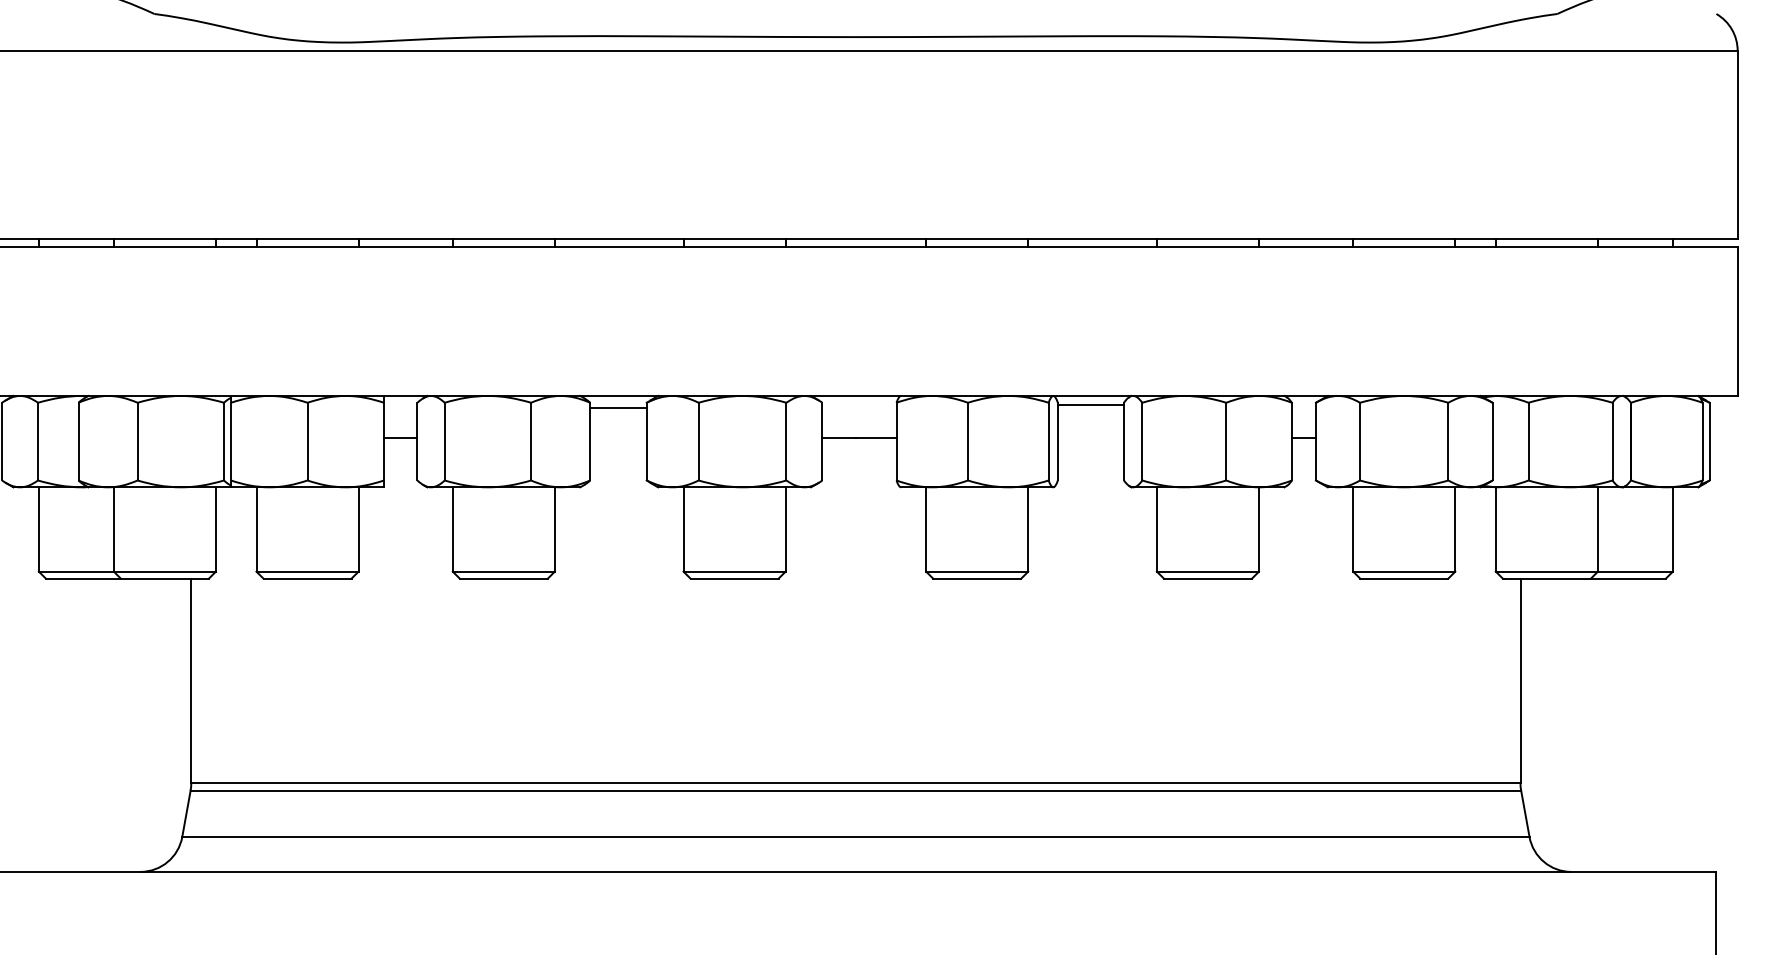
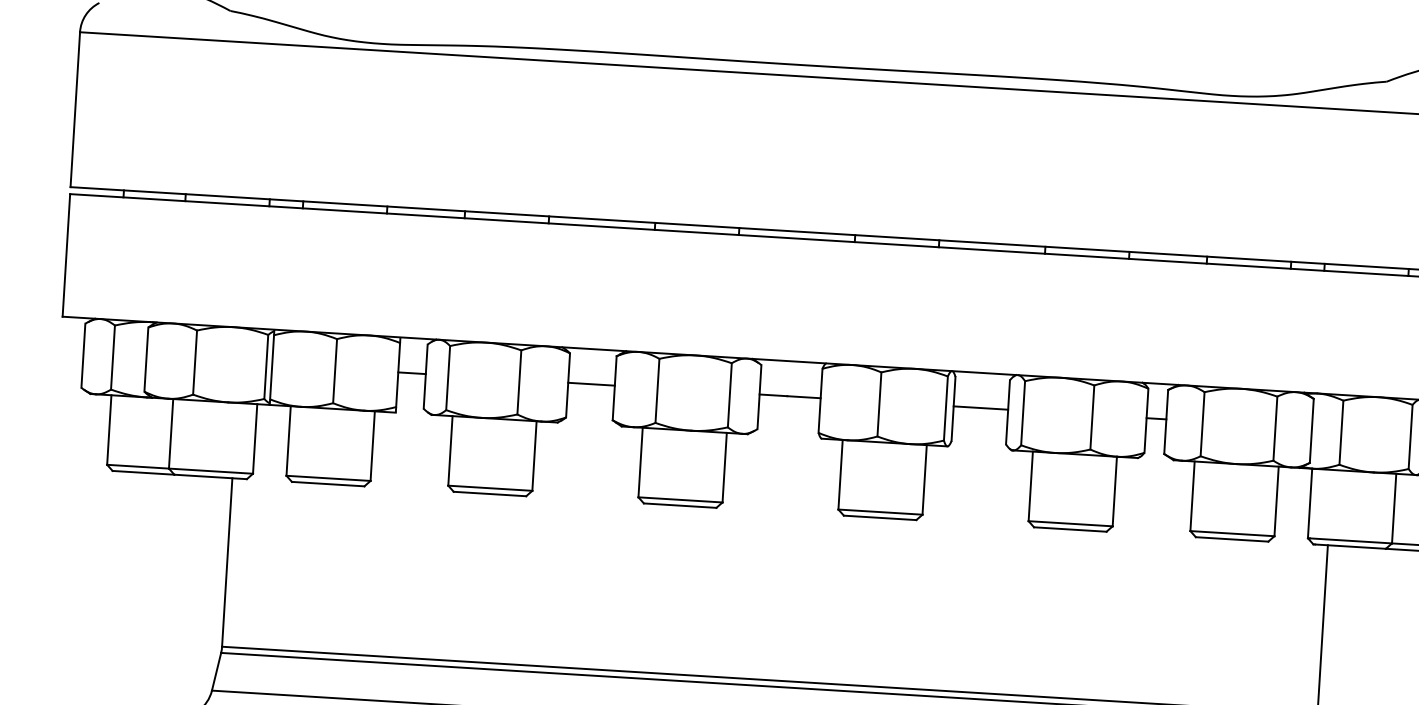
line: (1090, 405) -> (980, 408), moved
line: (618, 408) -> (591, 384), moved

